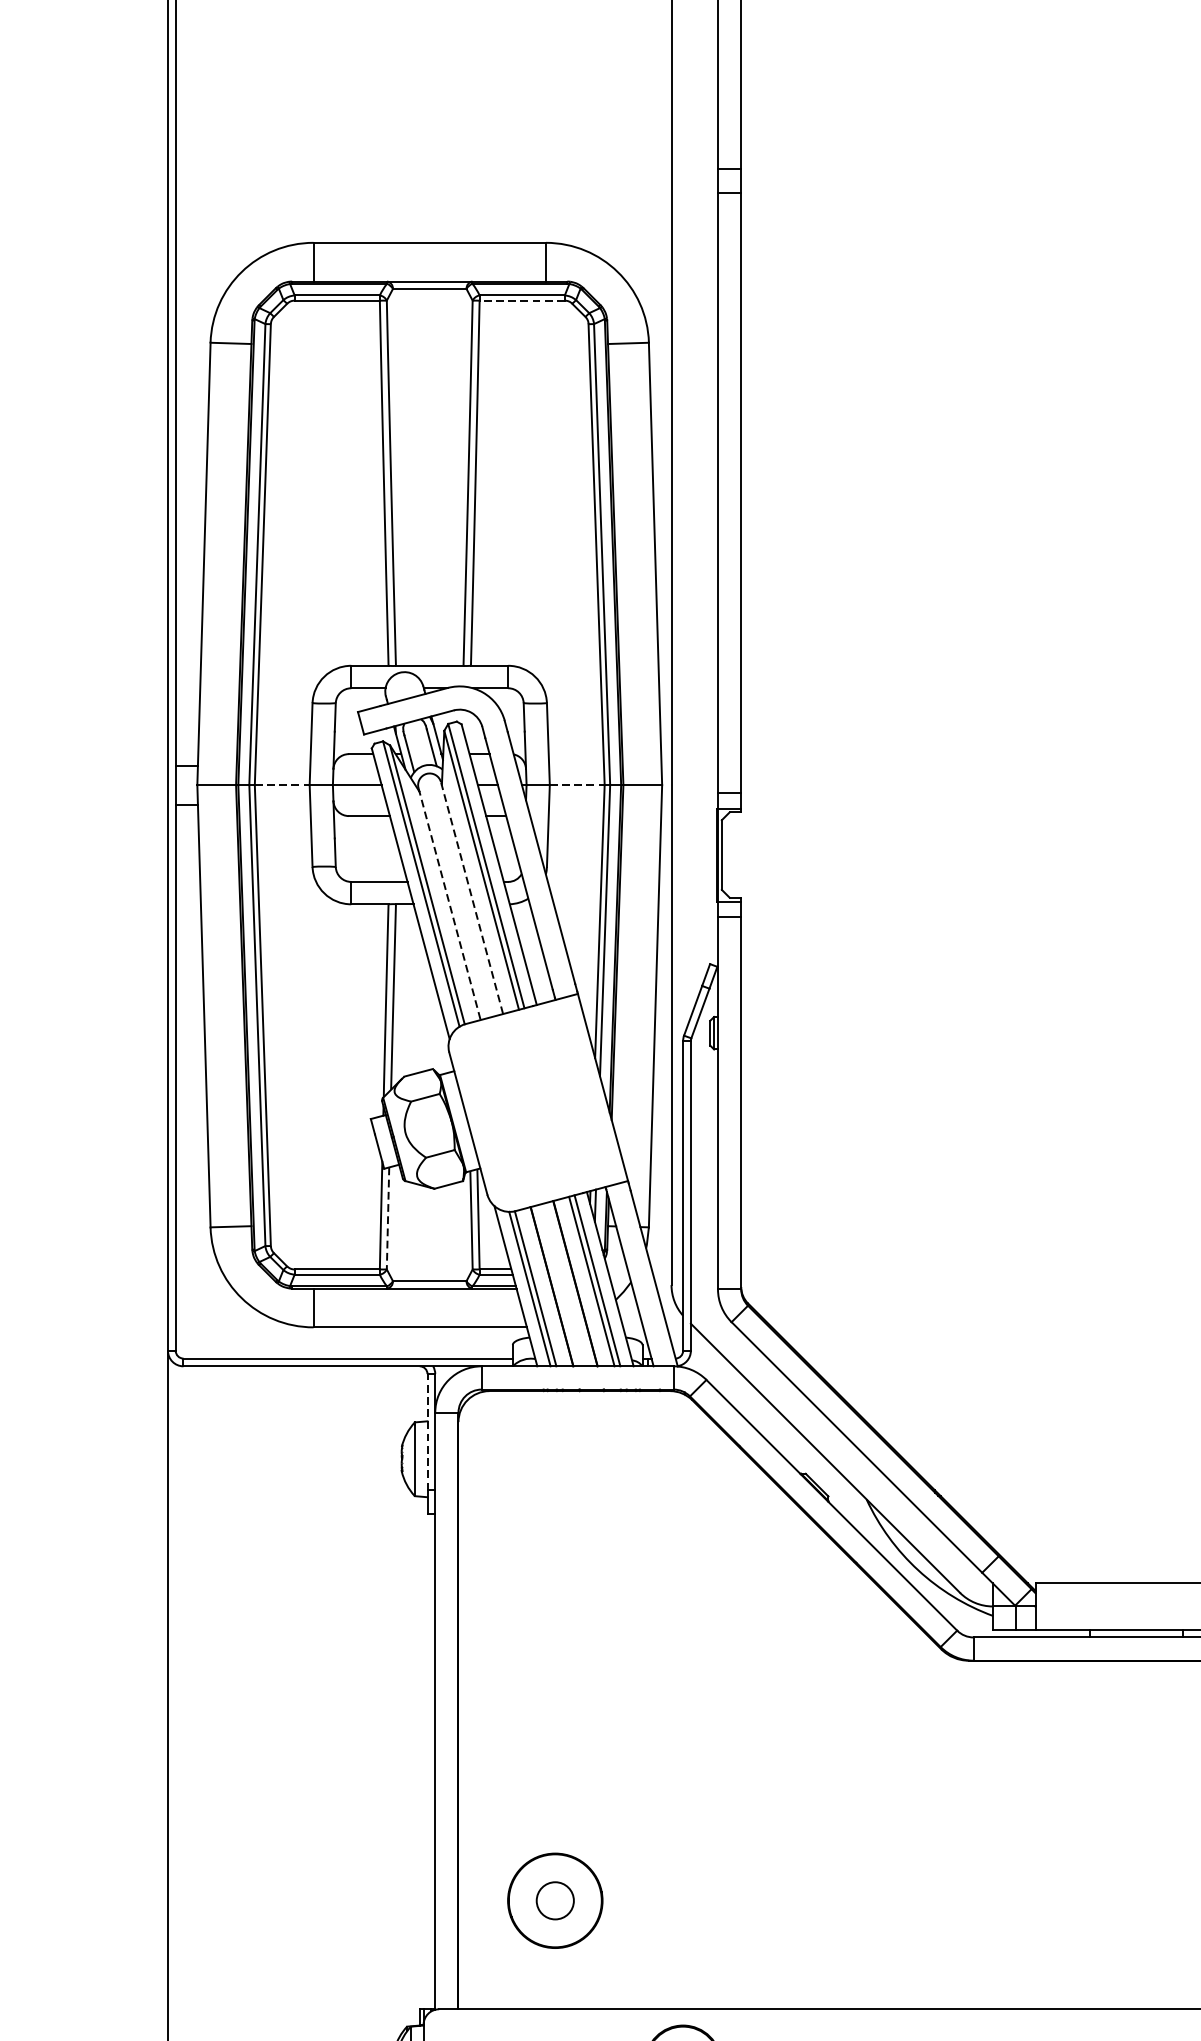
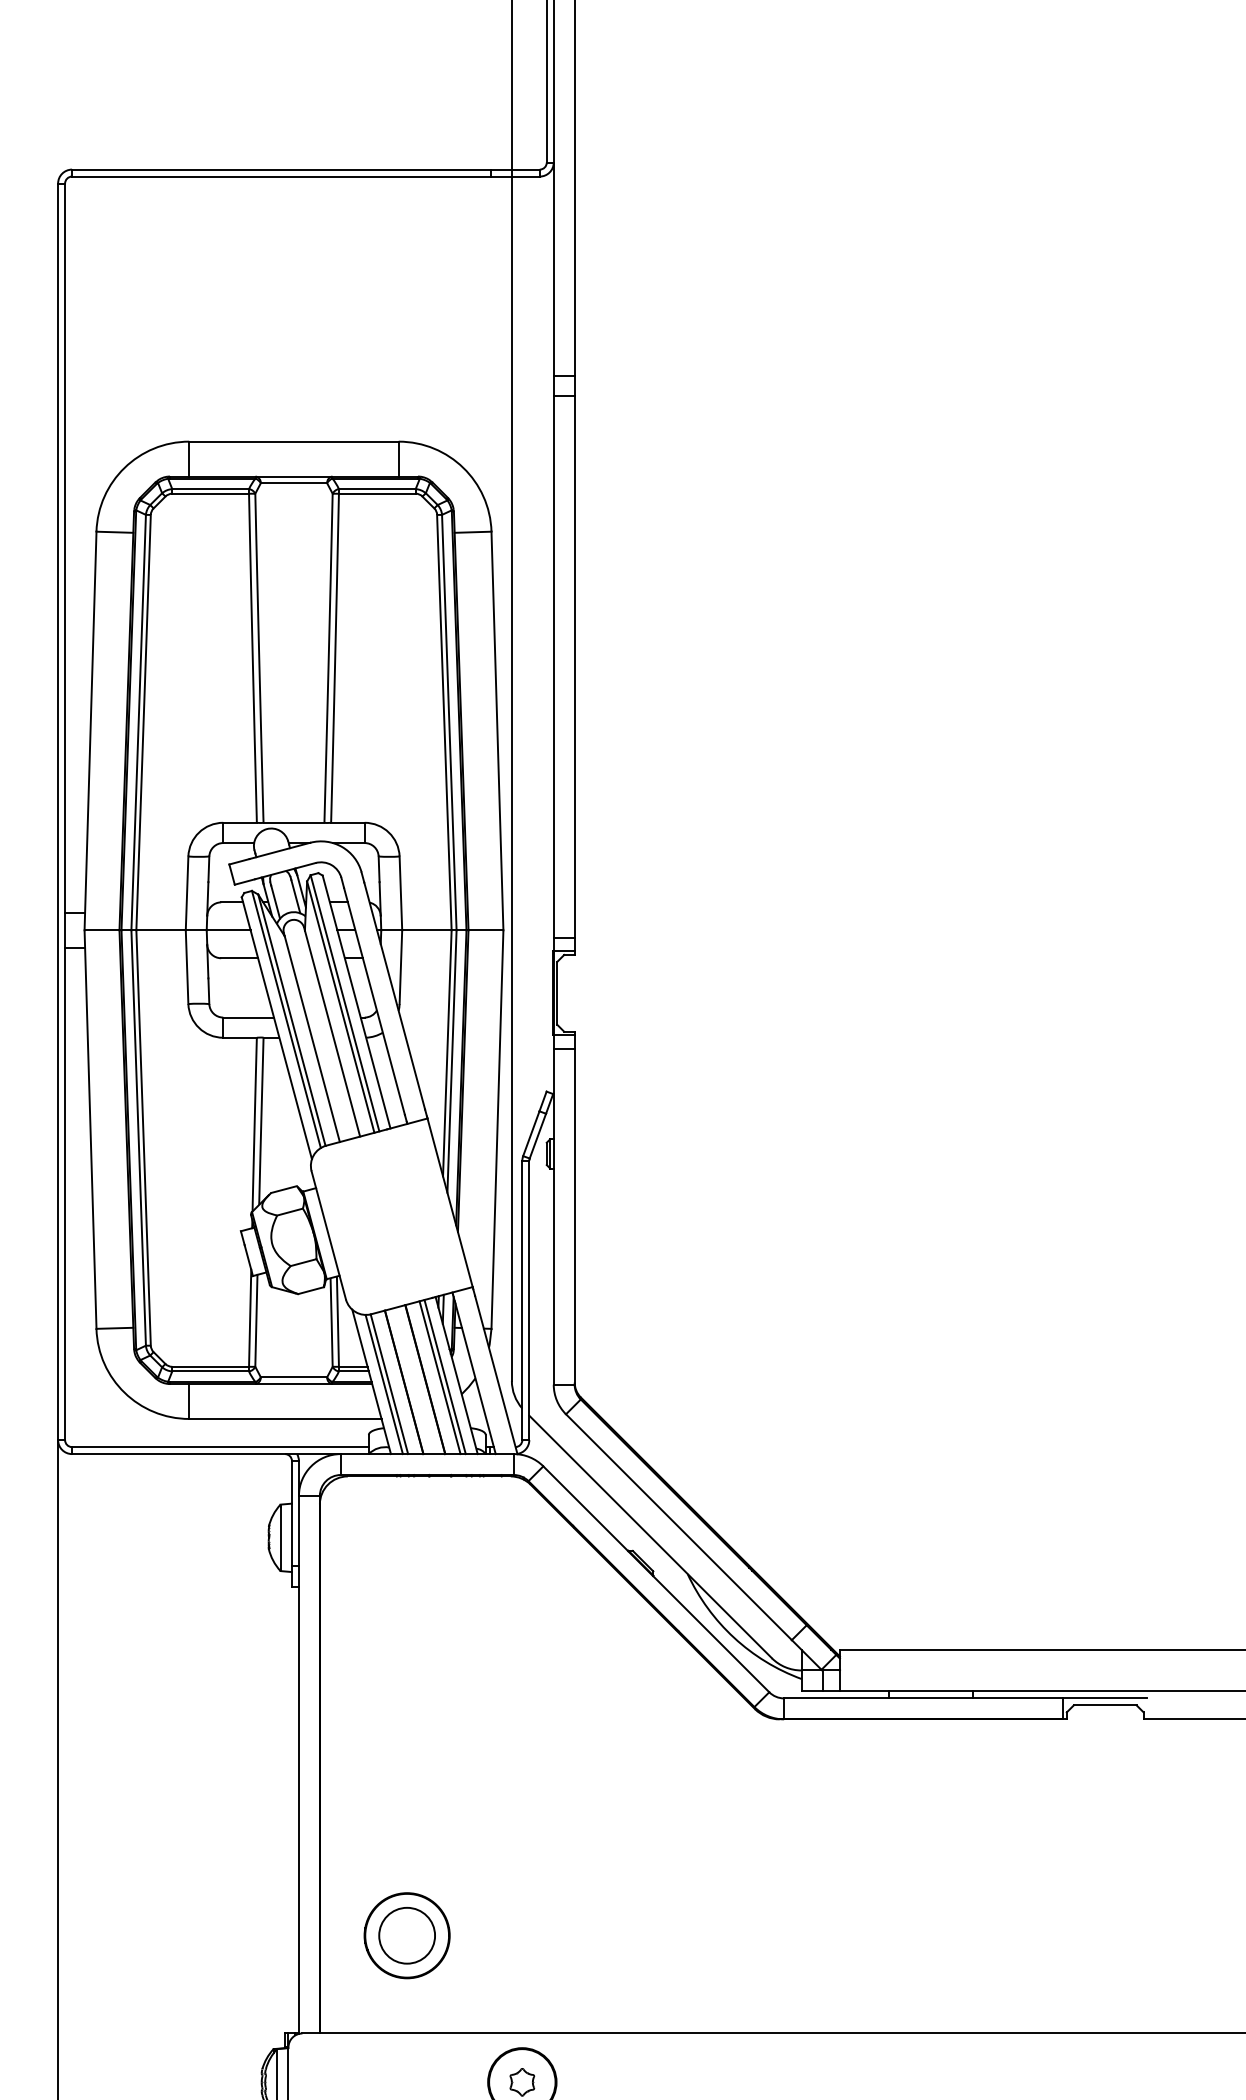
line: (521, 300) -> (376, 493), dashed -> solid
line: (282, 785) -> (161, 930), dashed -> solid
line: (576, 785) -> (426, 930), dashed -> solid
line: (471, 897) -> (331, 1031), dashed -> solid
line: (450, 904) -> (312, 1037), dashed -> solid
line: (388, 1218) -> (256, 1320), dashed -> solid
line: (426, 1431) -> (291, 1512), dashed -> solid
circle: (555, 1900) -> (407, 1935), size x1.67

